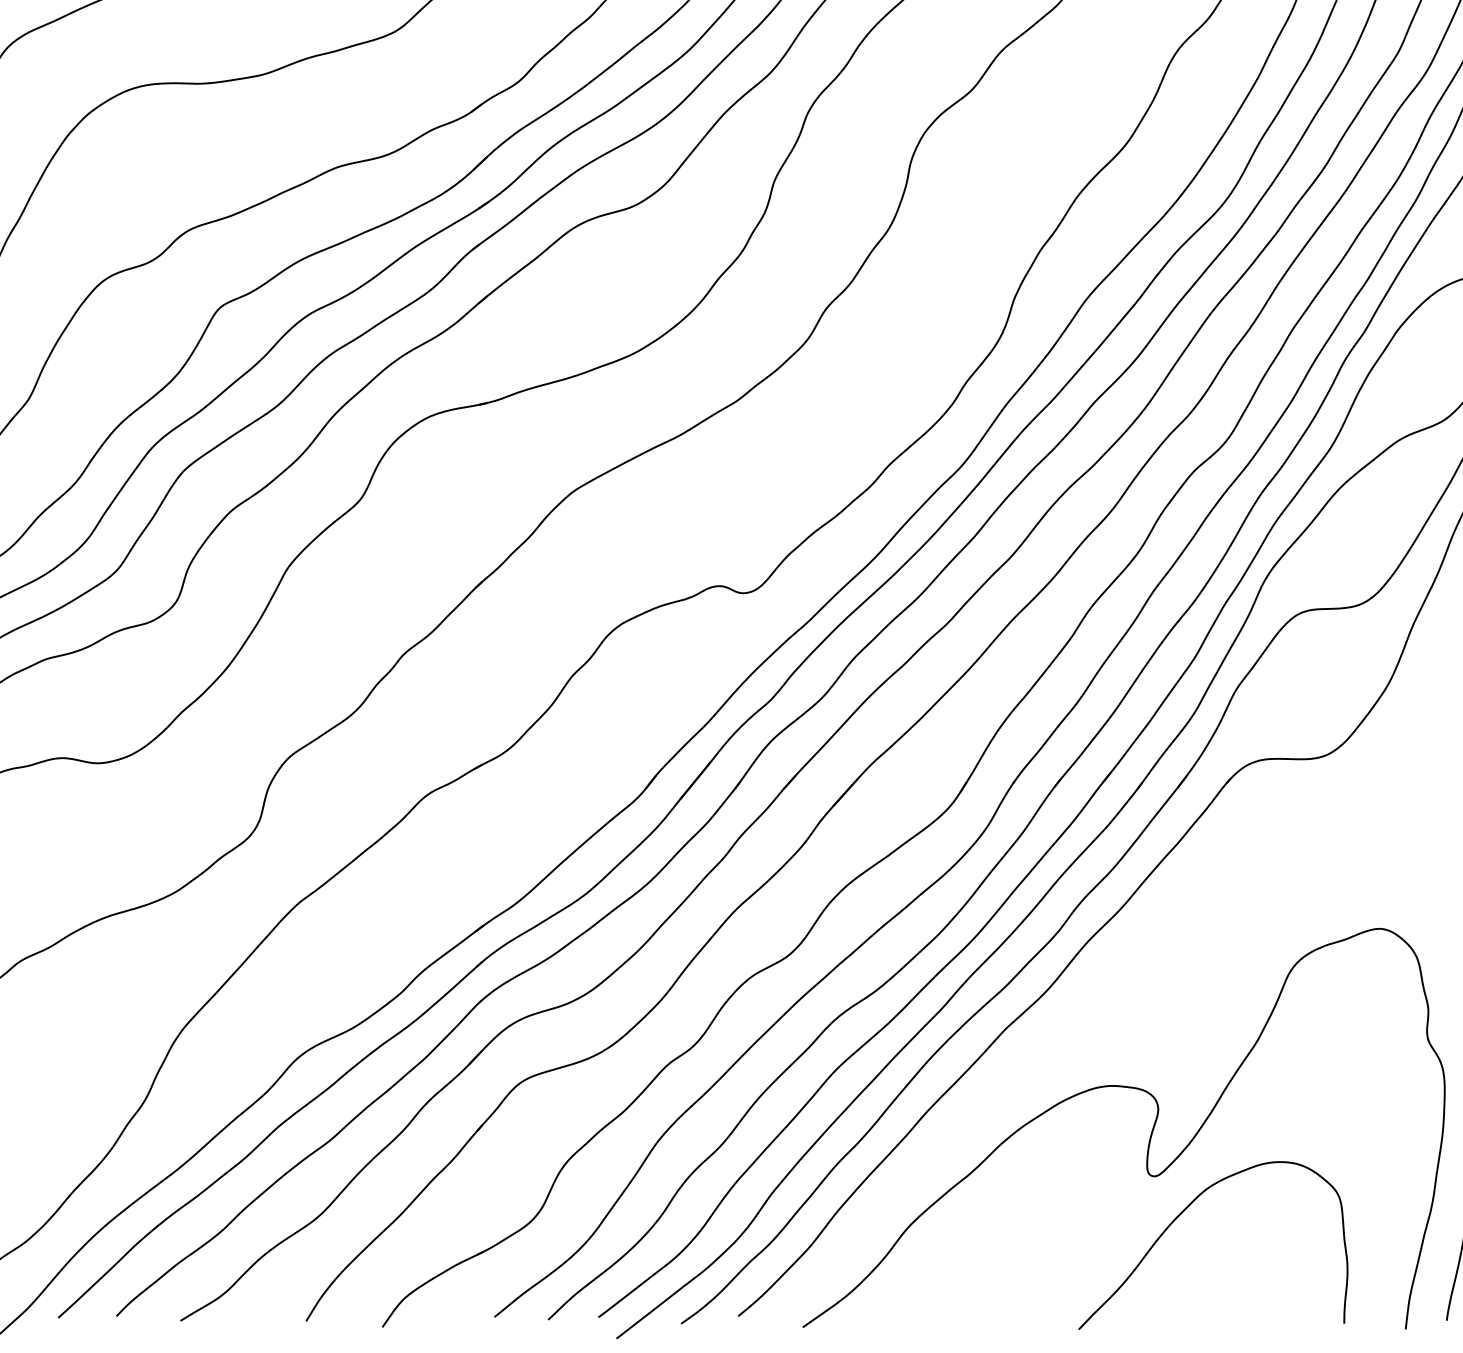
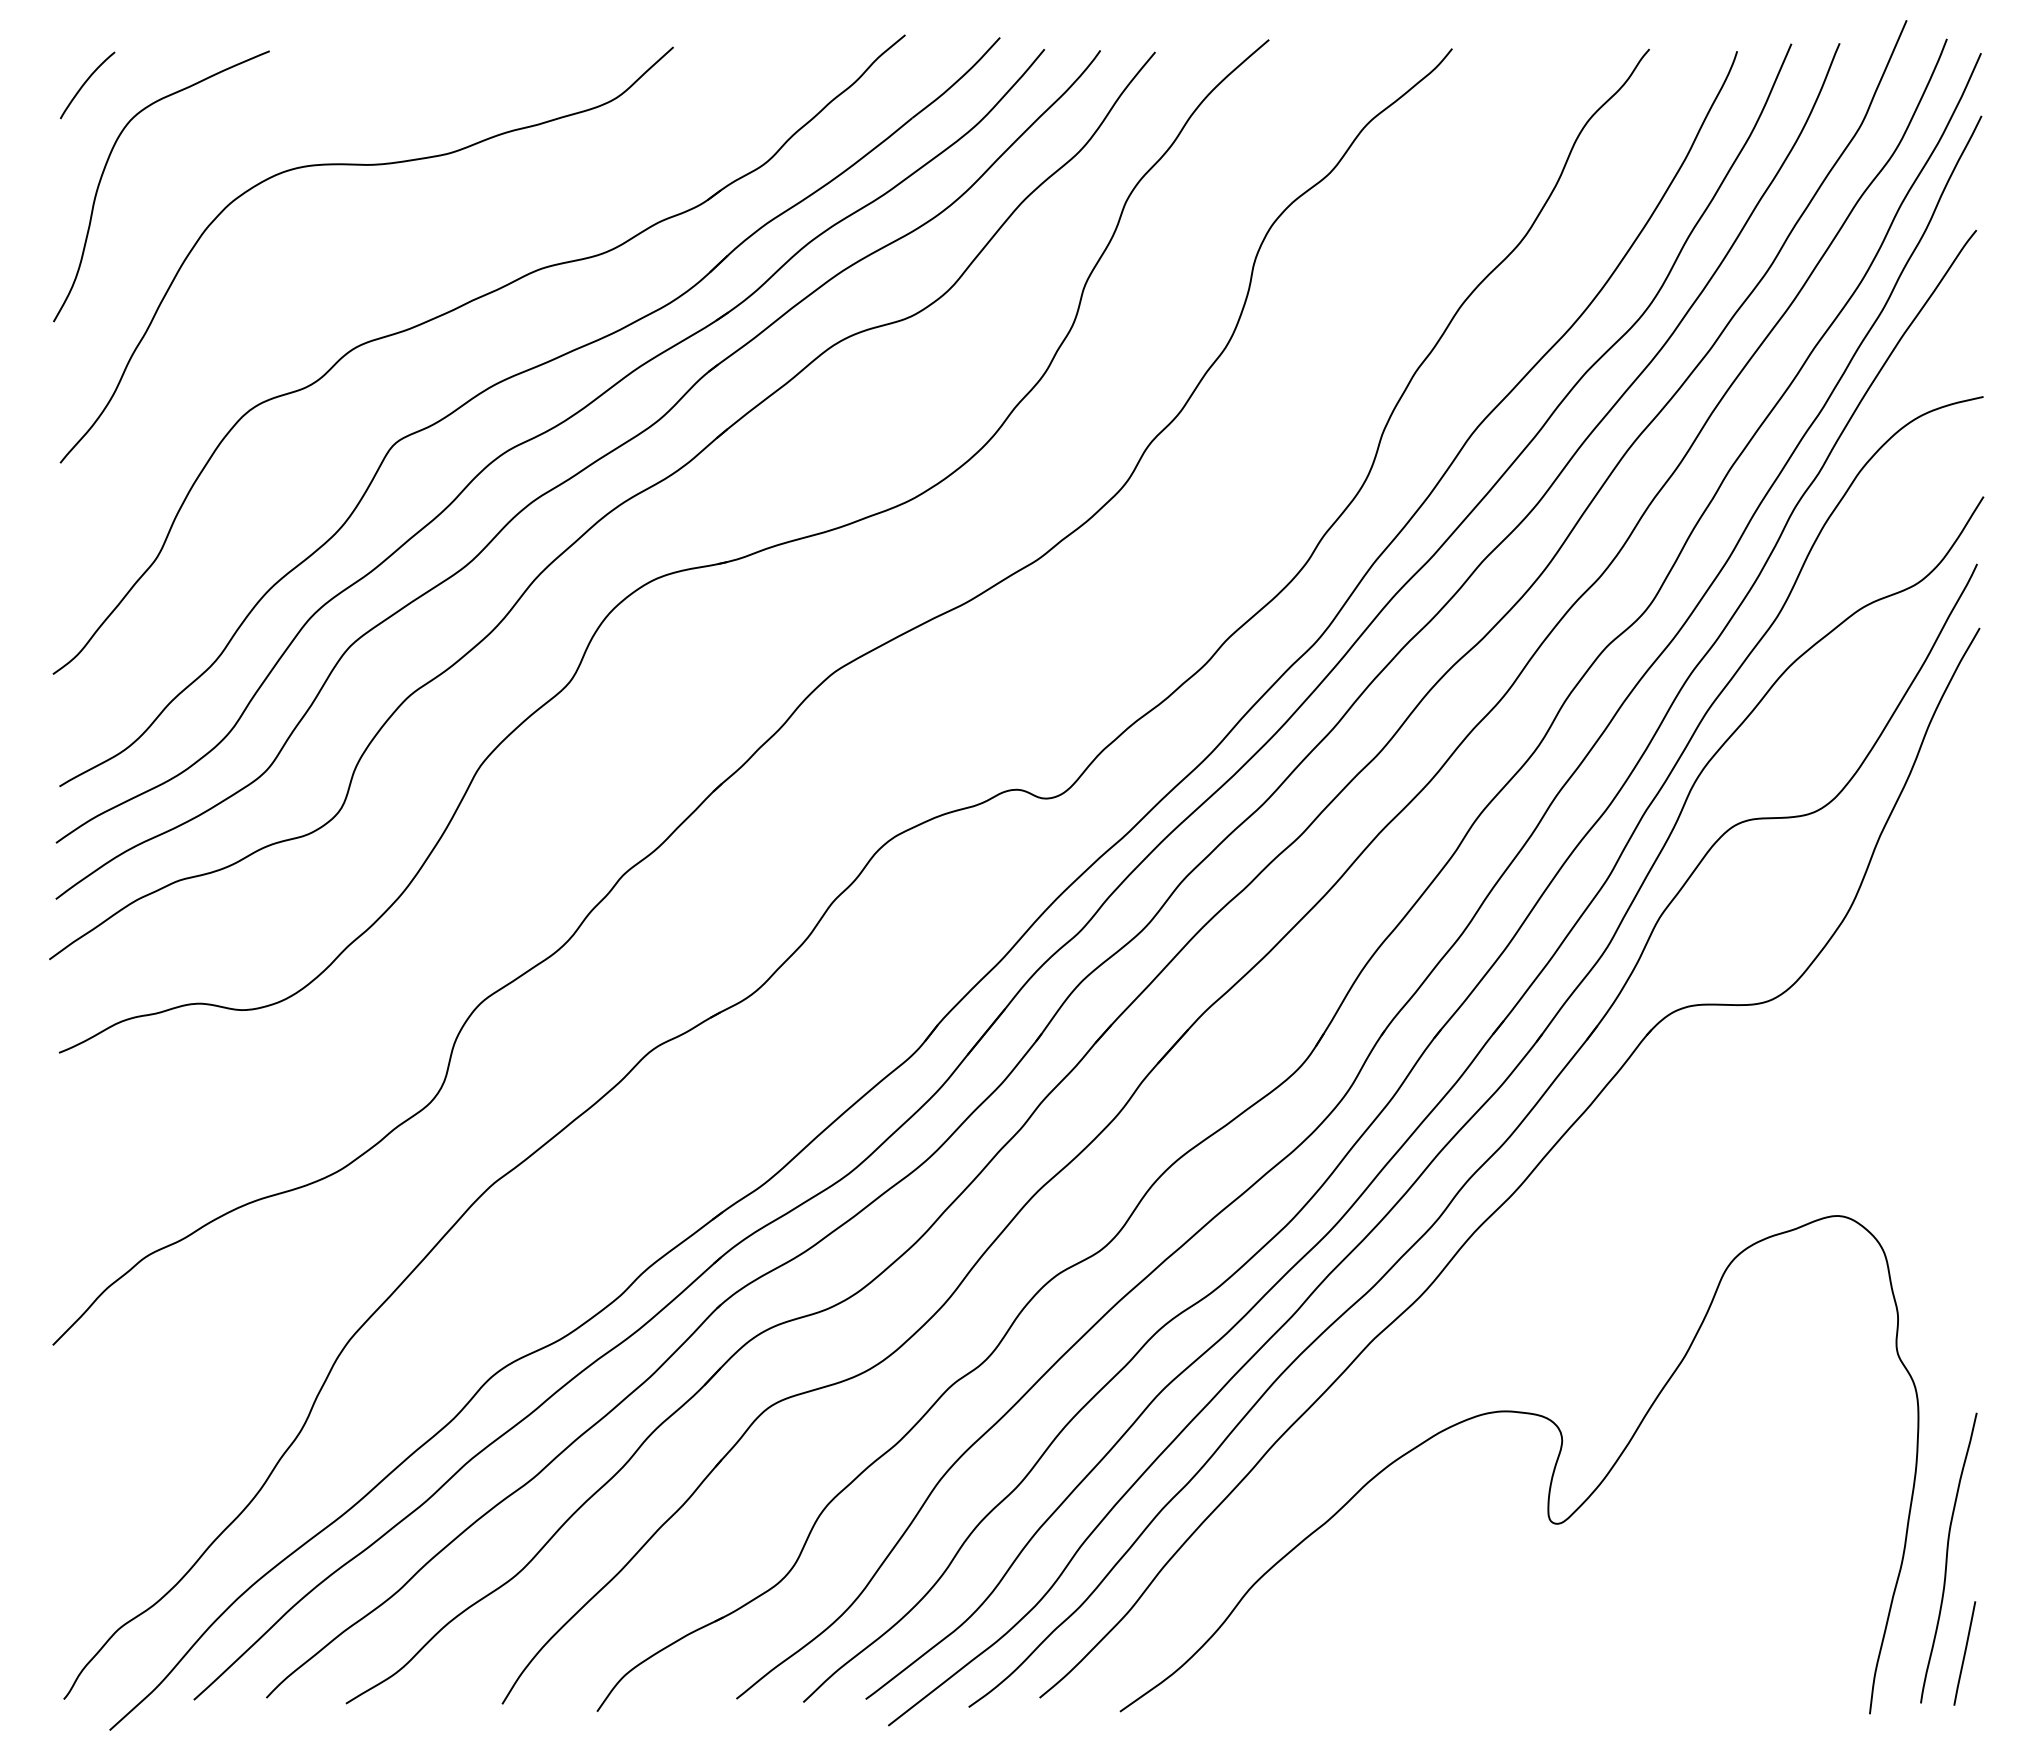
curve: (1181, 1213) -> (1591, 1570), removed

